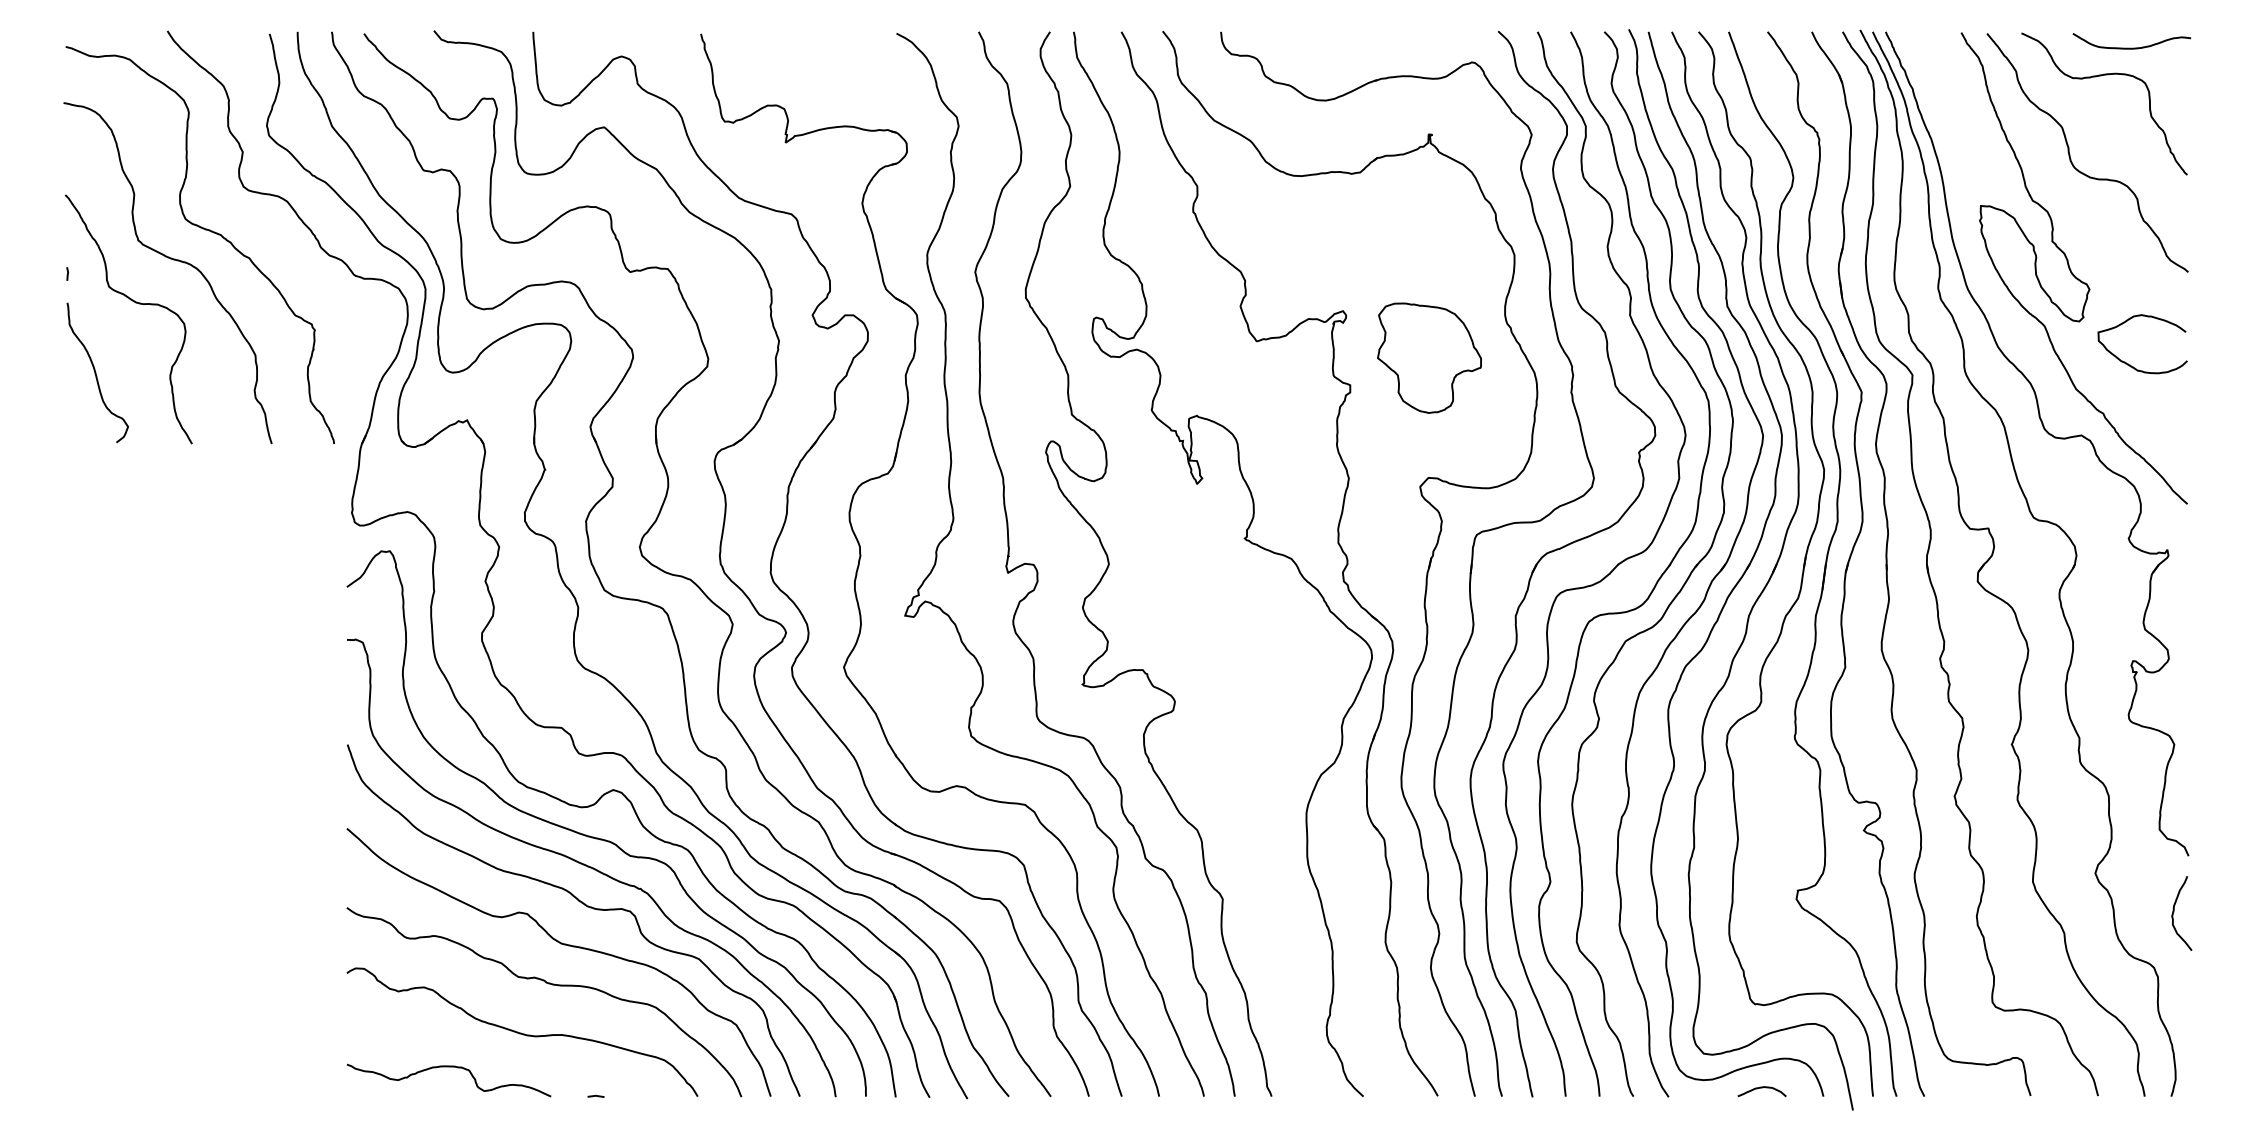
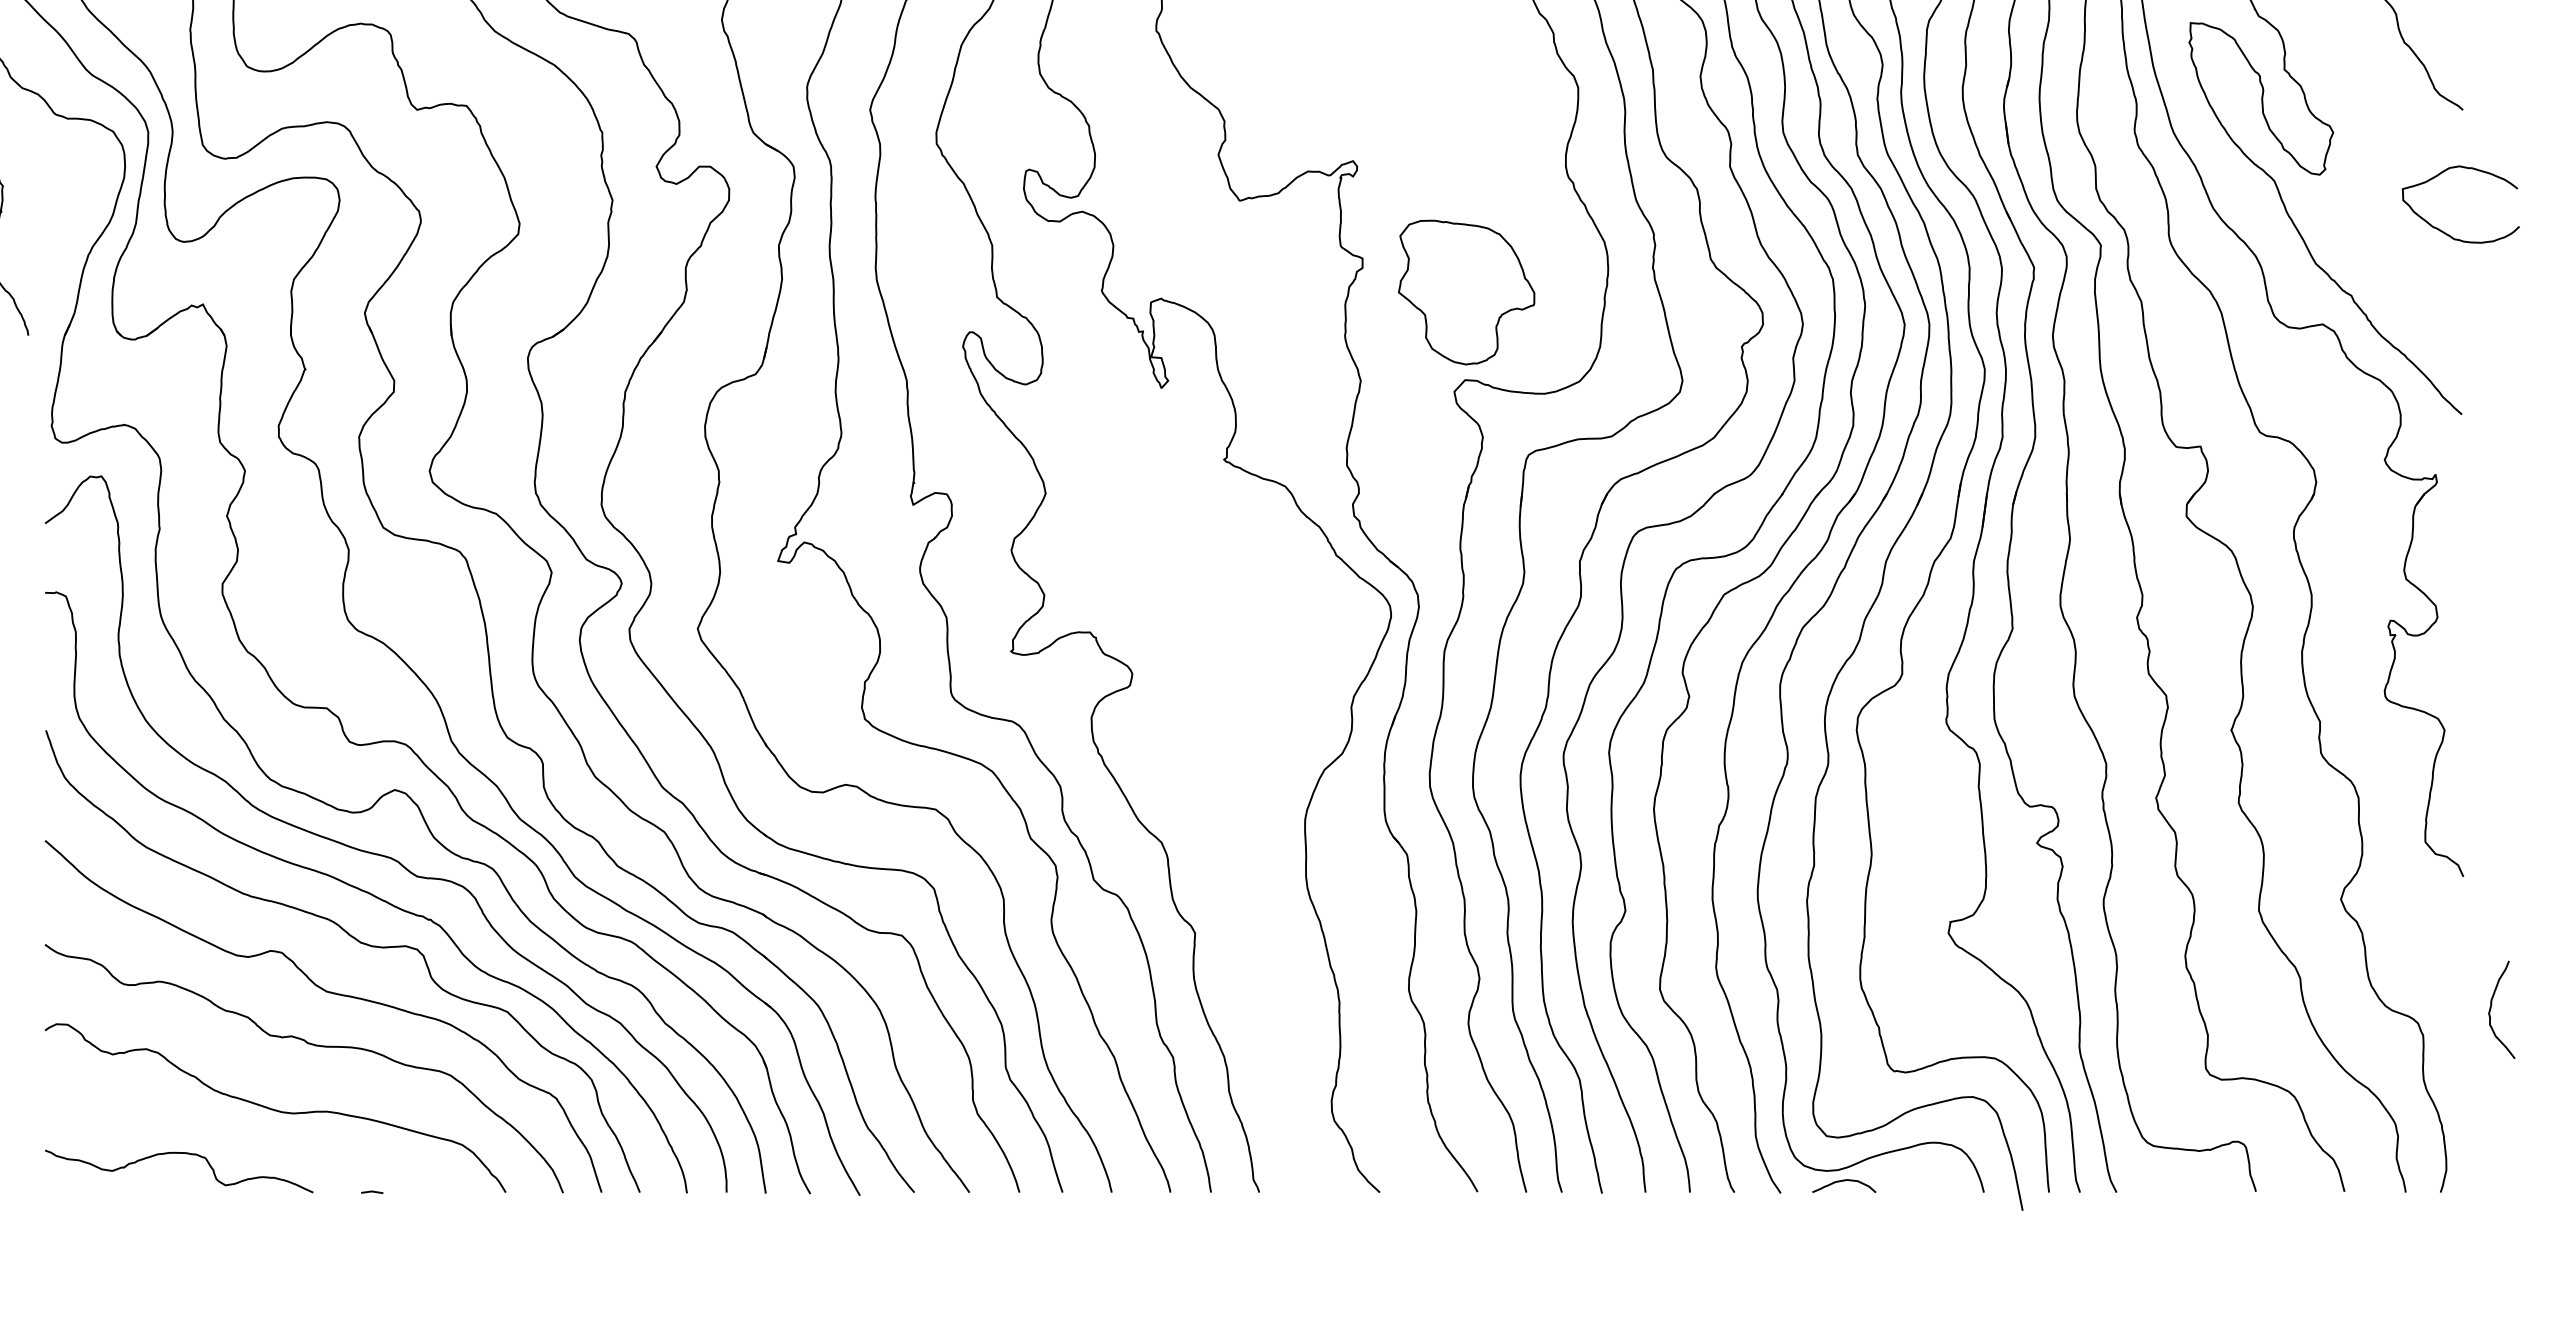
part: (1429, 357) -> (1466, 291), moved
curve: (2128, 363) -> (2442, 229), moved
curve: (2174, 912) -> (2492, 1008), moved
curve: (1761, 1088) -> (1843, 1181), moved

